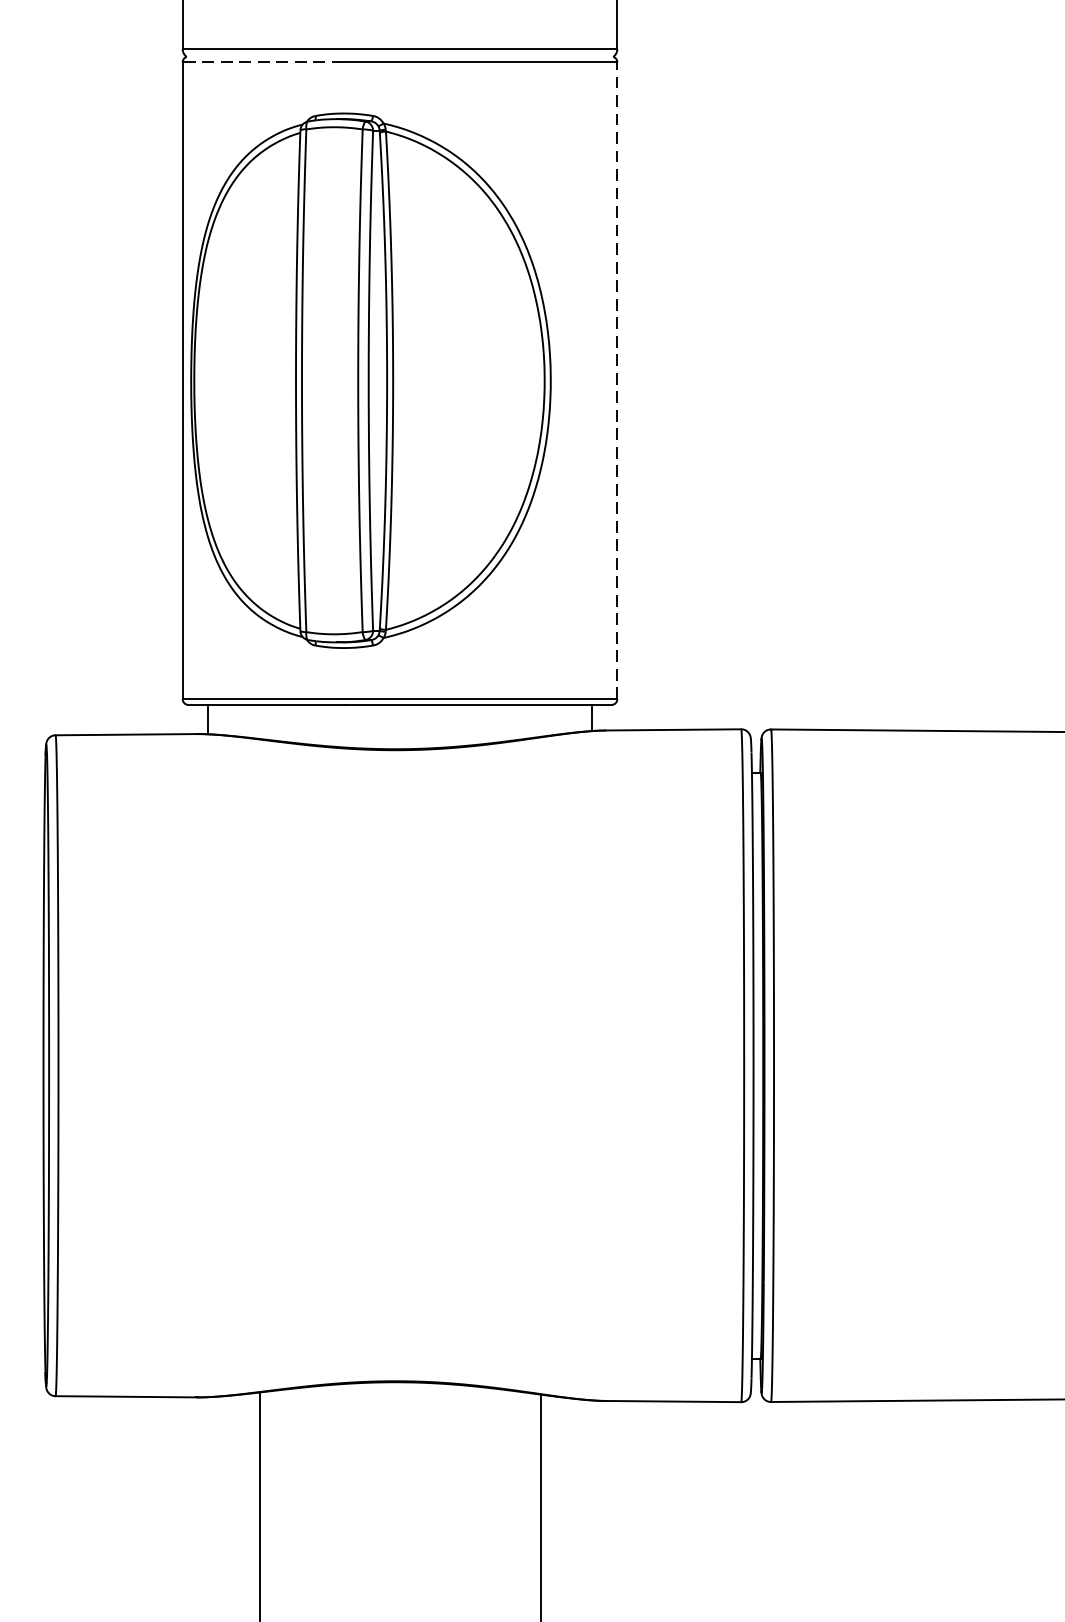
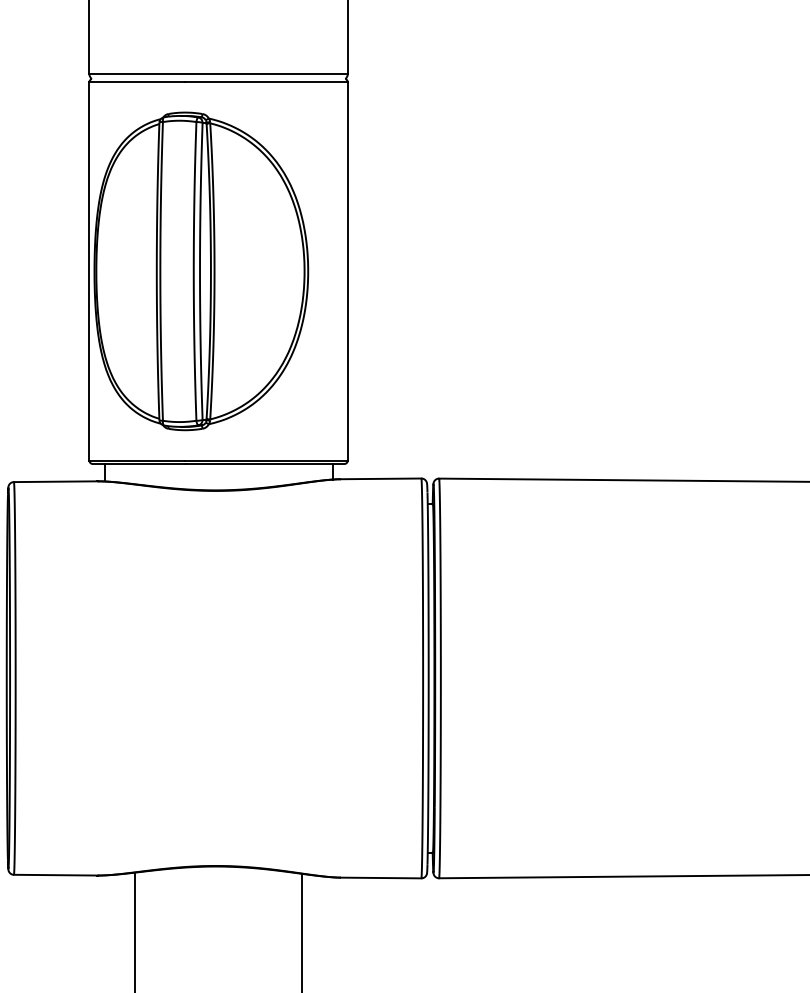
line: (263, 62) -> (137, 82), dashed -> solid
line: (616, 379) -> (347, 270), dashed -> solid

